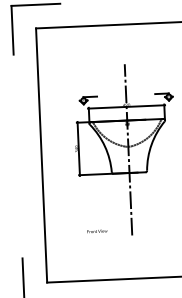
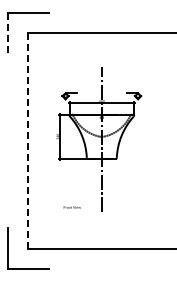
line: (12, 30) -> (7, 33), solid -> dashed
line: (41, 156) -> (27, 141), solid -> dashed

